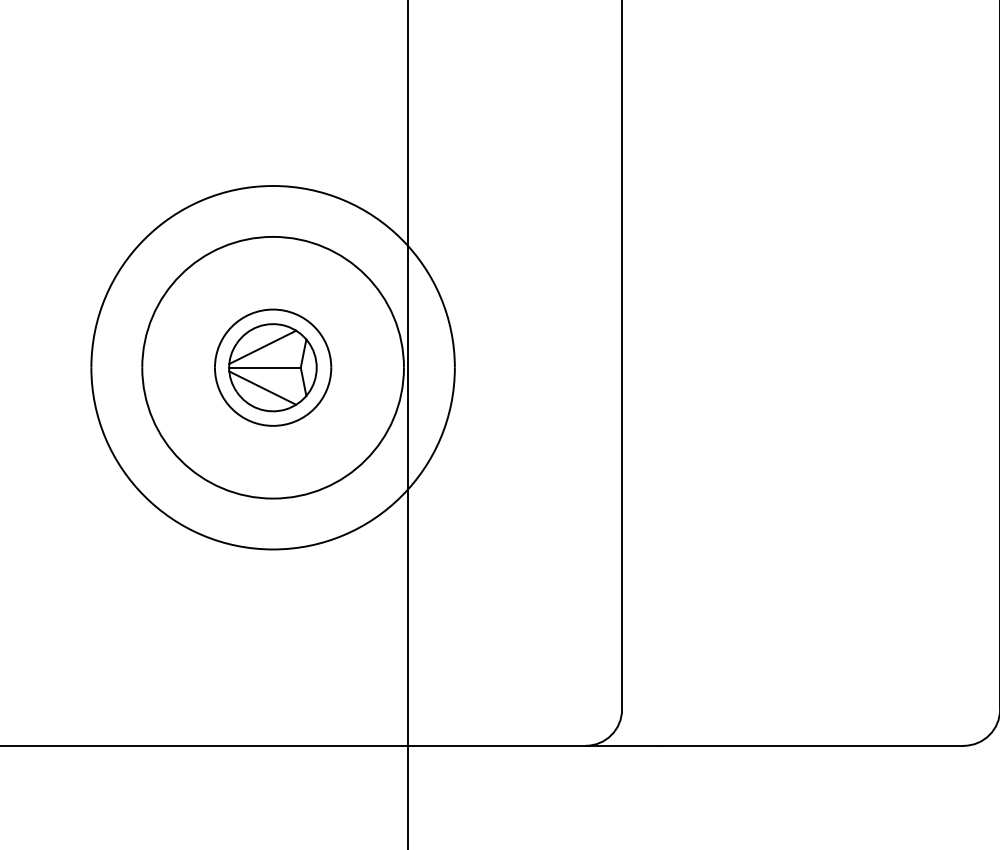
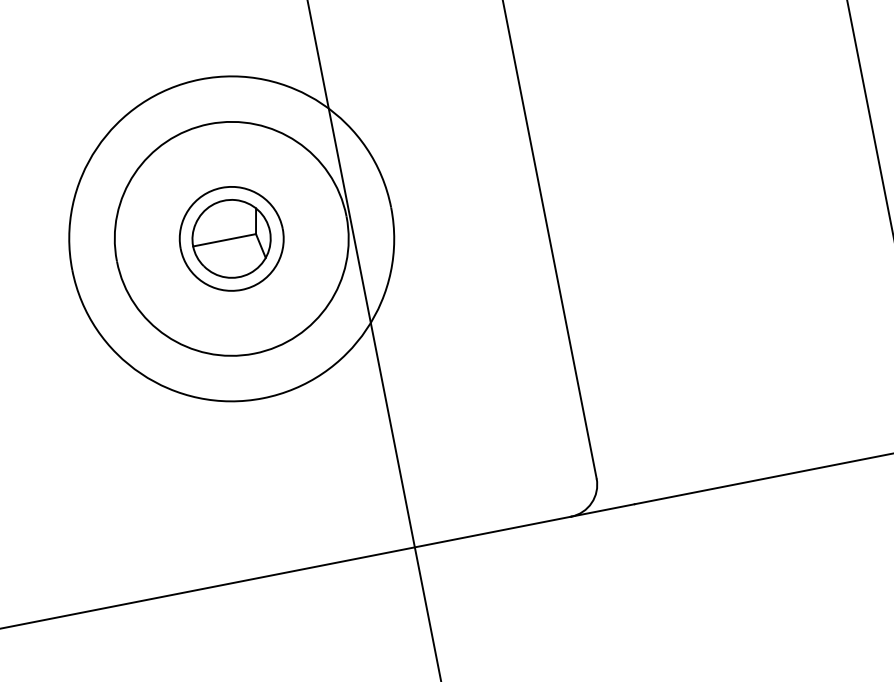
line: (262, 347) -> (218, 222), removed
line: (262, 387) -> (225, 258), removed

